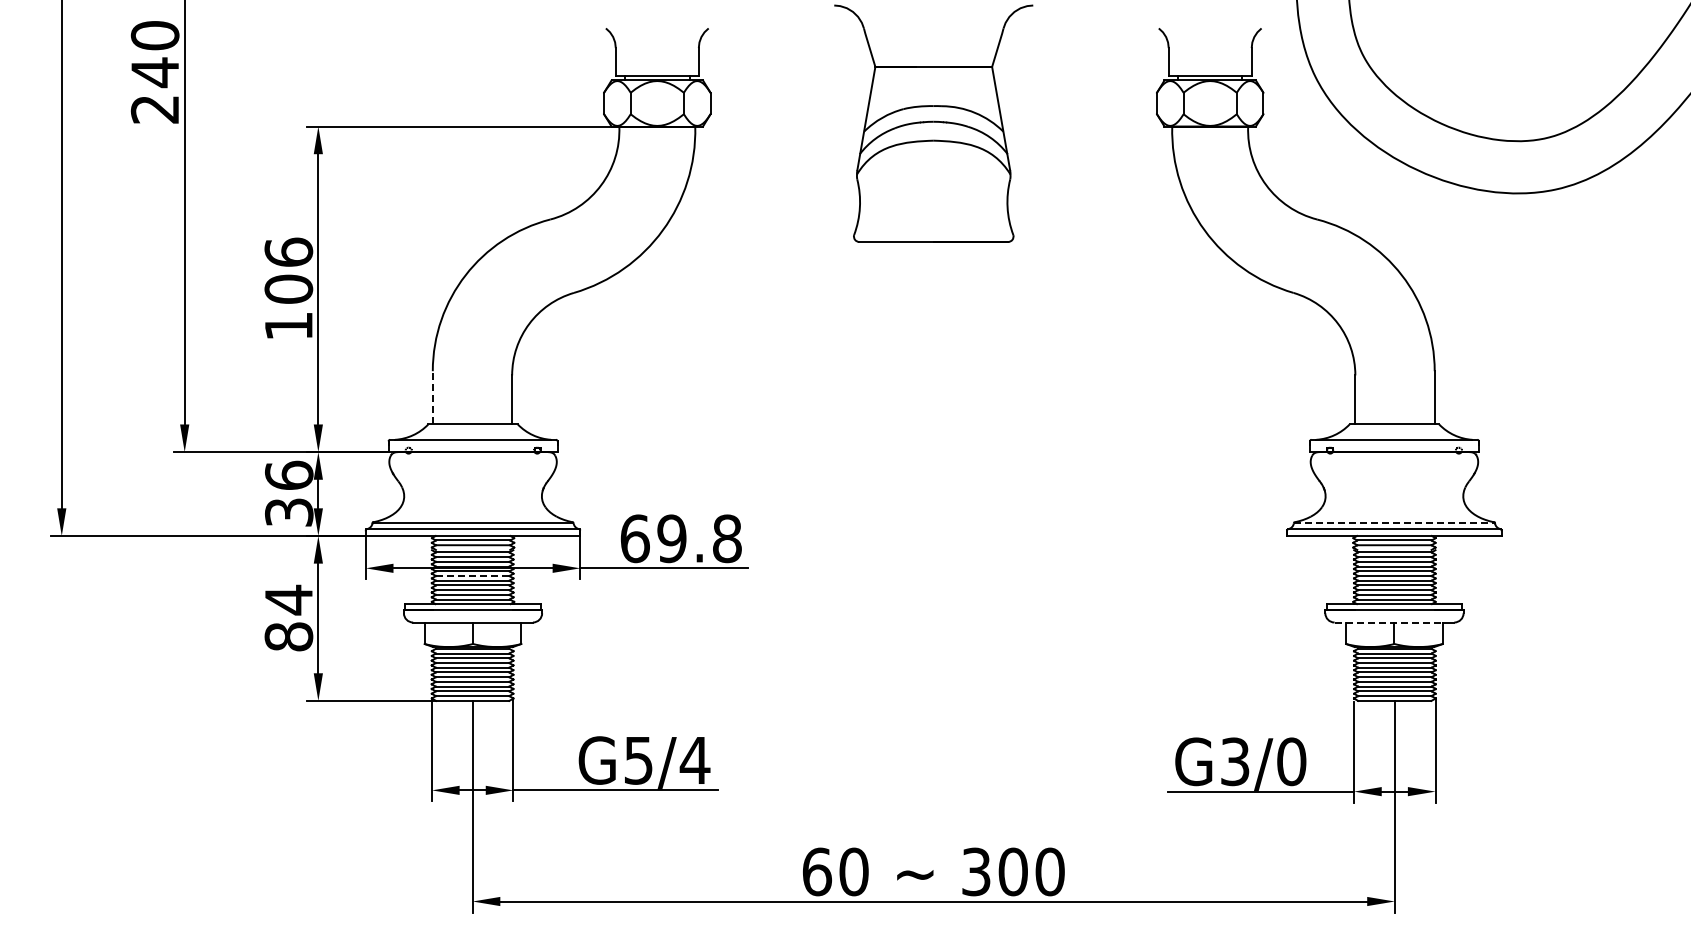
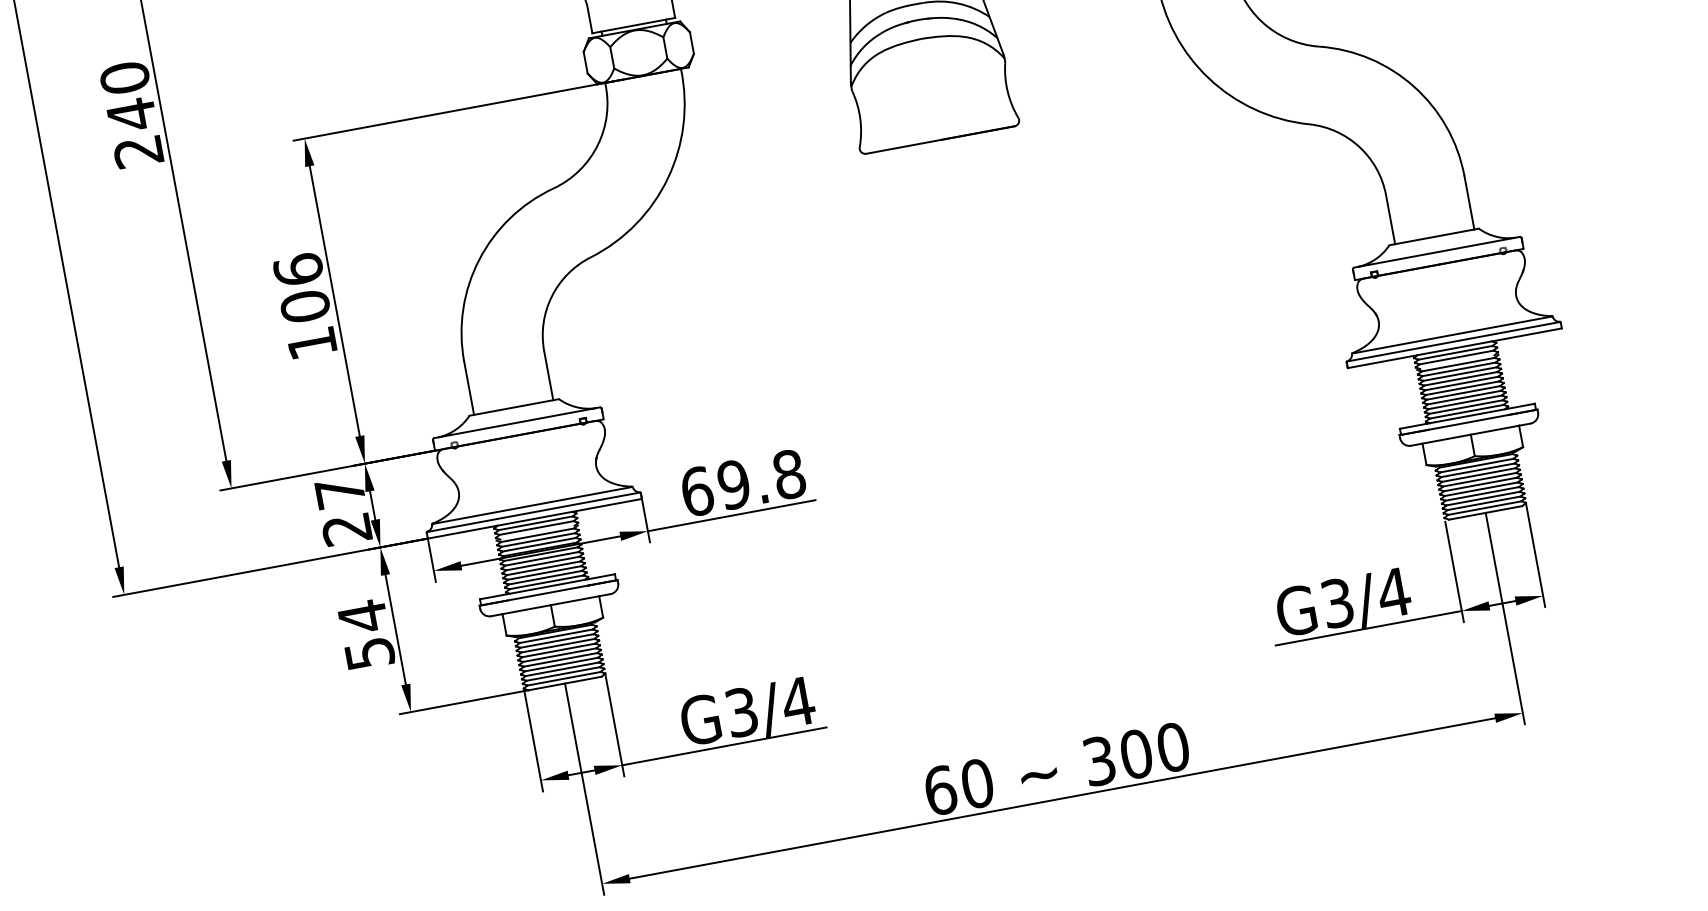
line: (432, 397) -> (468, 388), dashed -> solid
text: (289, 493) -> (343, 510), 36 -> 27
line: (1394, 522) -> (1452, 334), dashed -> solid
line: (472, 576) -> (541, 559), dashed -> solid
line: (1389, 622) -> (1465, 435), dashed -> solid
text: (288, 636) -> (369, 653), 84 -> 54
text: (638, 760) -> (741, 712), G5/4 -> G3/4
text: (1291, 761) -> (1393, 592), G3/0 -> G3/4

